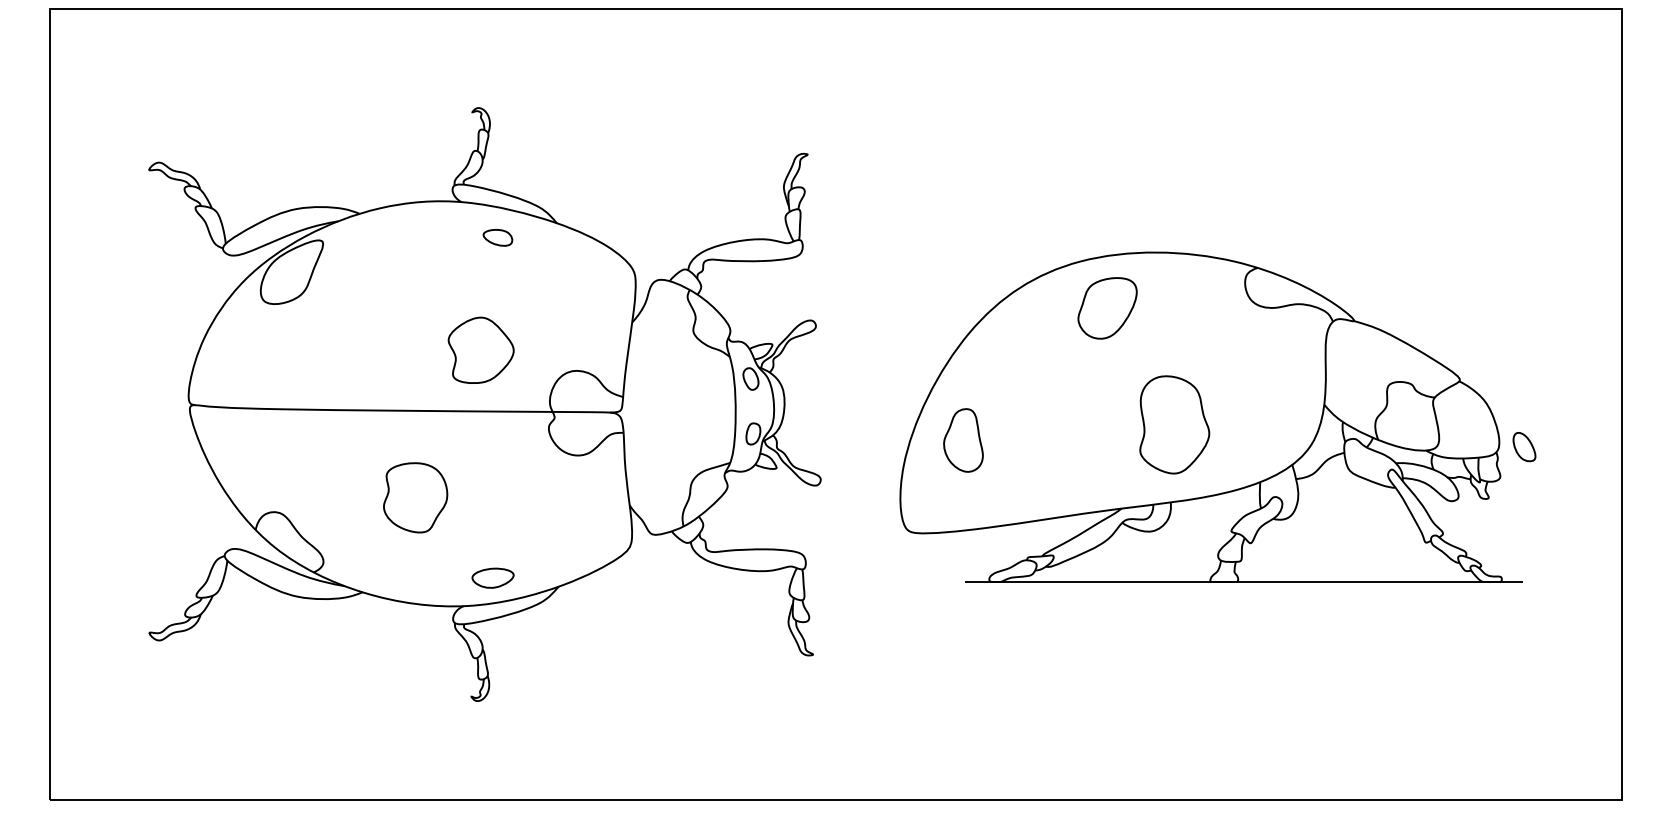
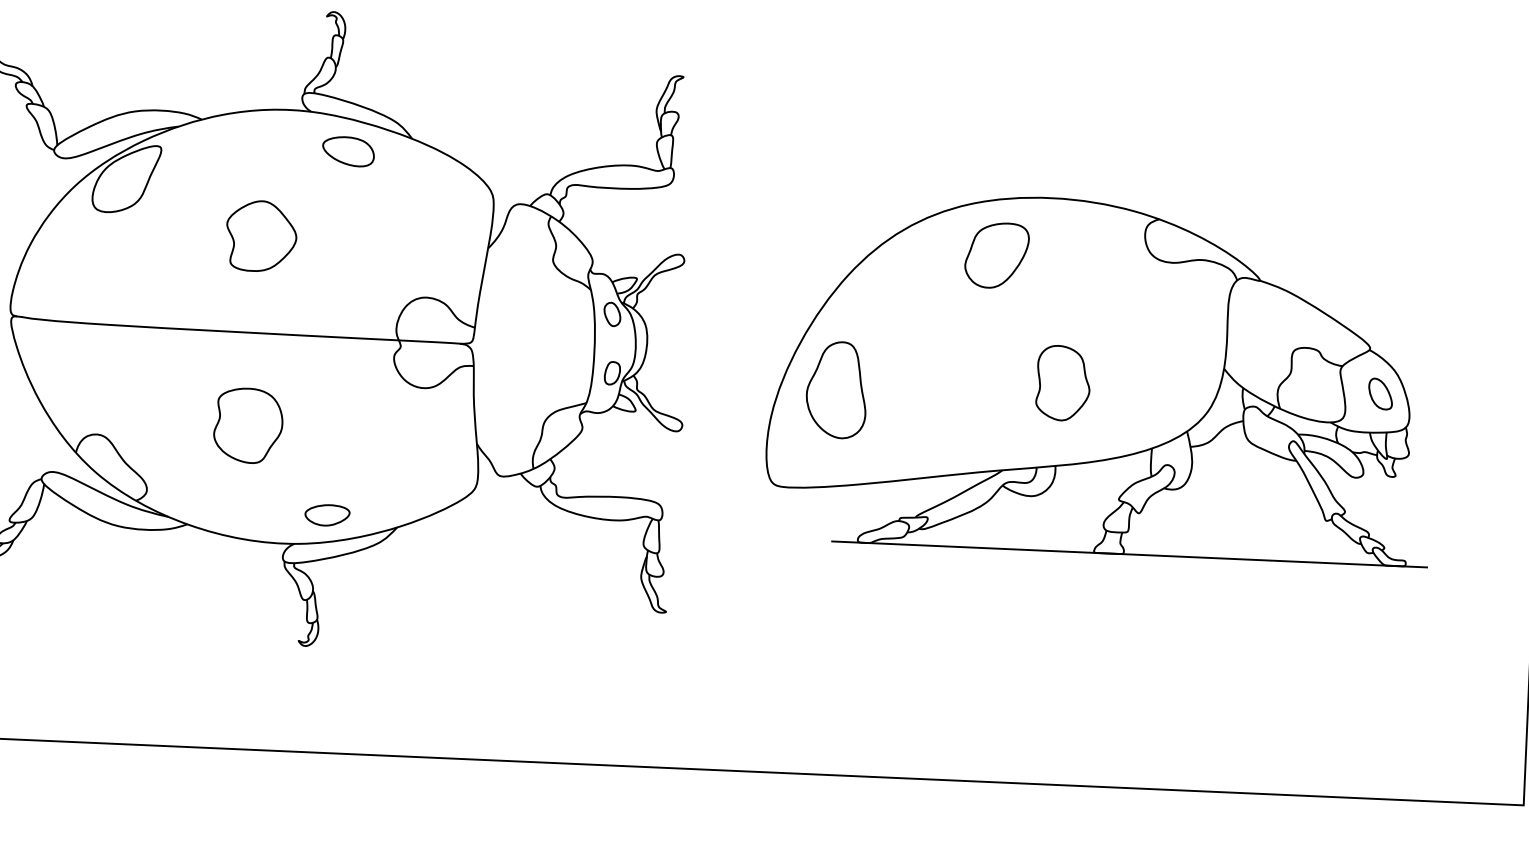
part: (497, 237) -> (348, 151), size x1.67
part: (480, 349) -> (260, 235), moved
part: (1174, 424) -> (1063, 382), size x0.71
part: (963, 440) -> (836, 390), size x1.43
part: (1524, 447) -> (1380, 394), moved

